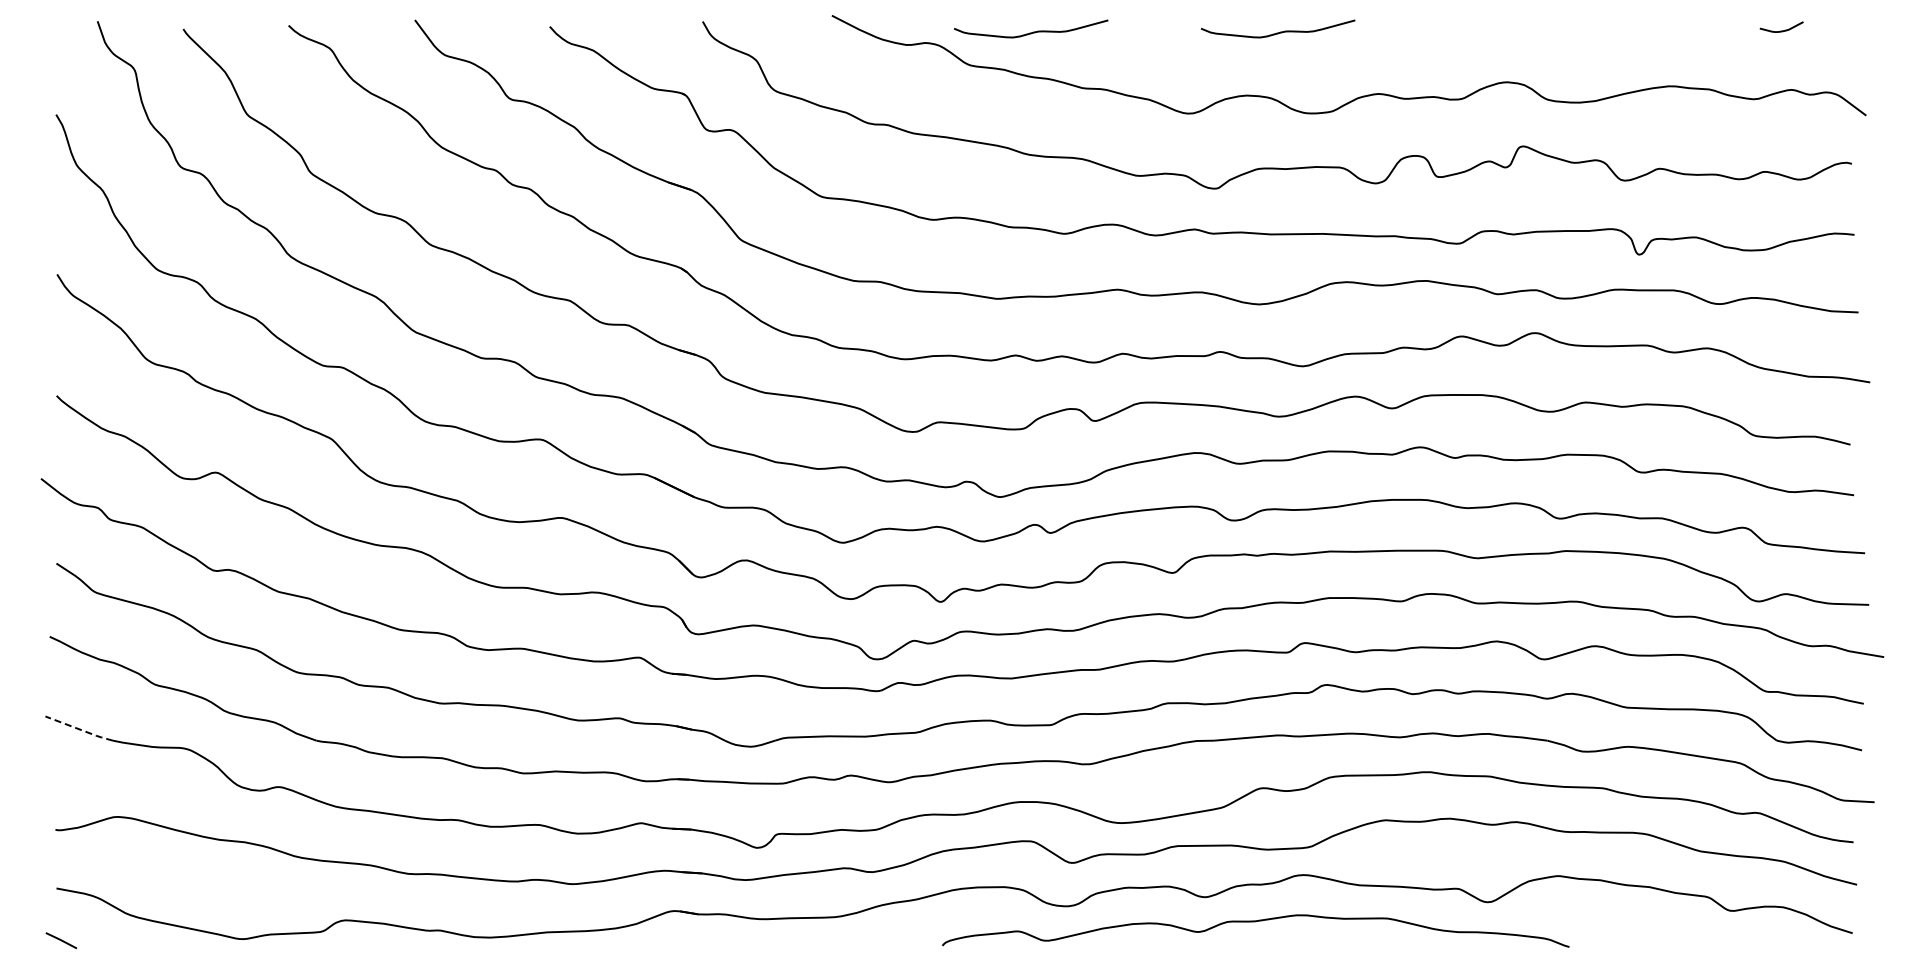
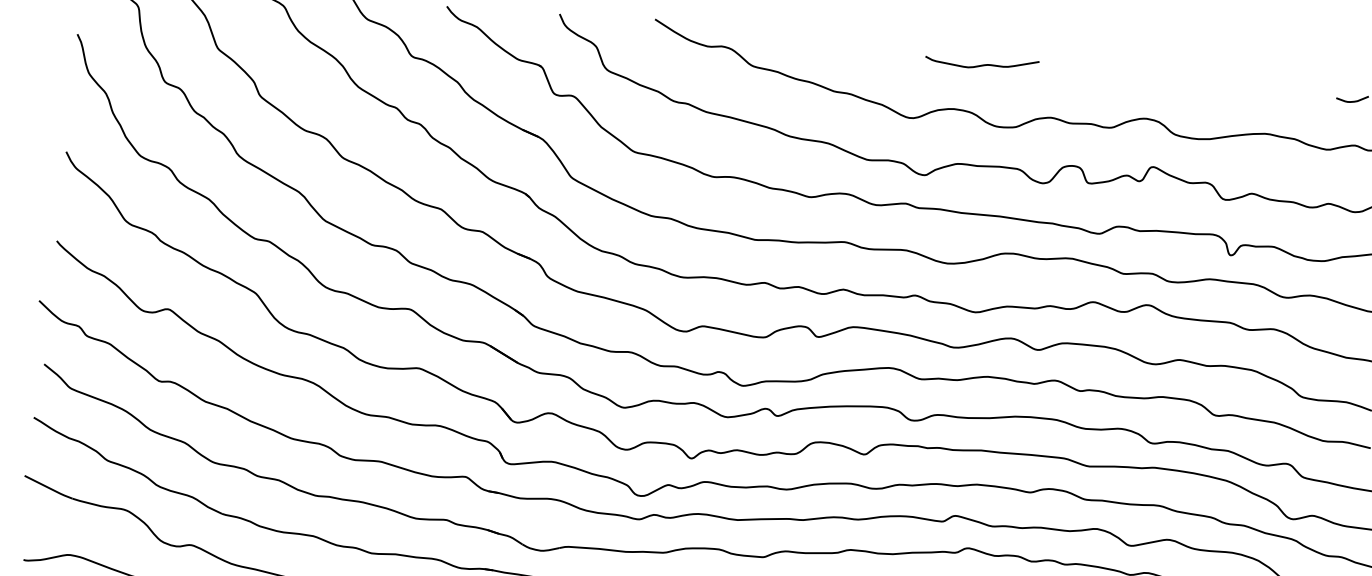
curve: (1033, 31) -> (802, 46), removed
line: (79, 729) -> (48, 487), dashed -> solid

